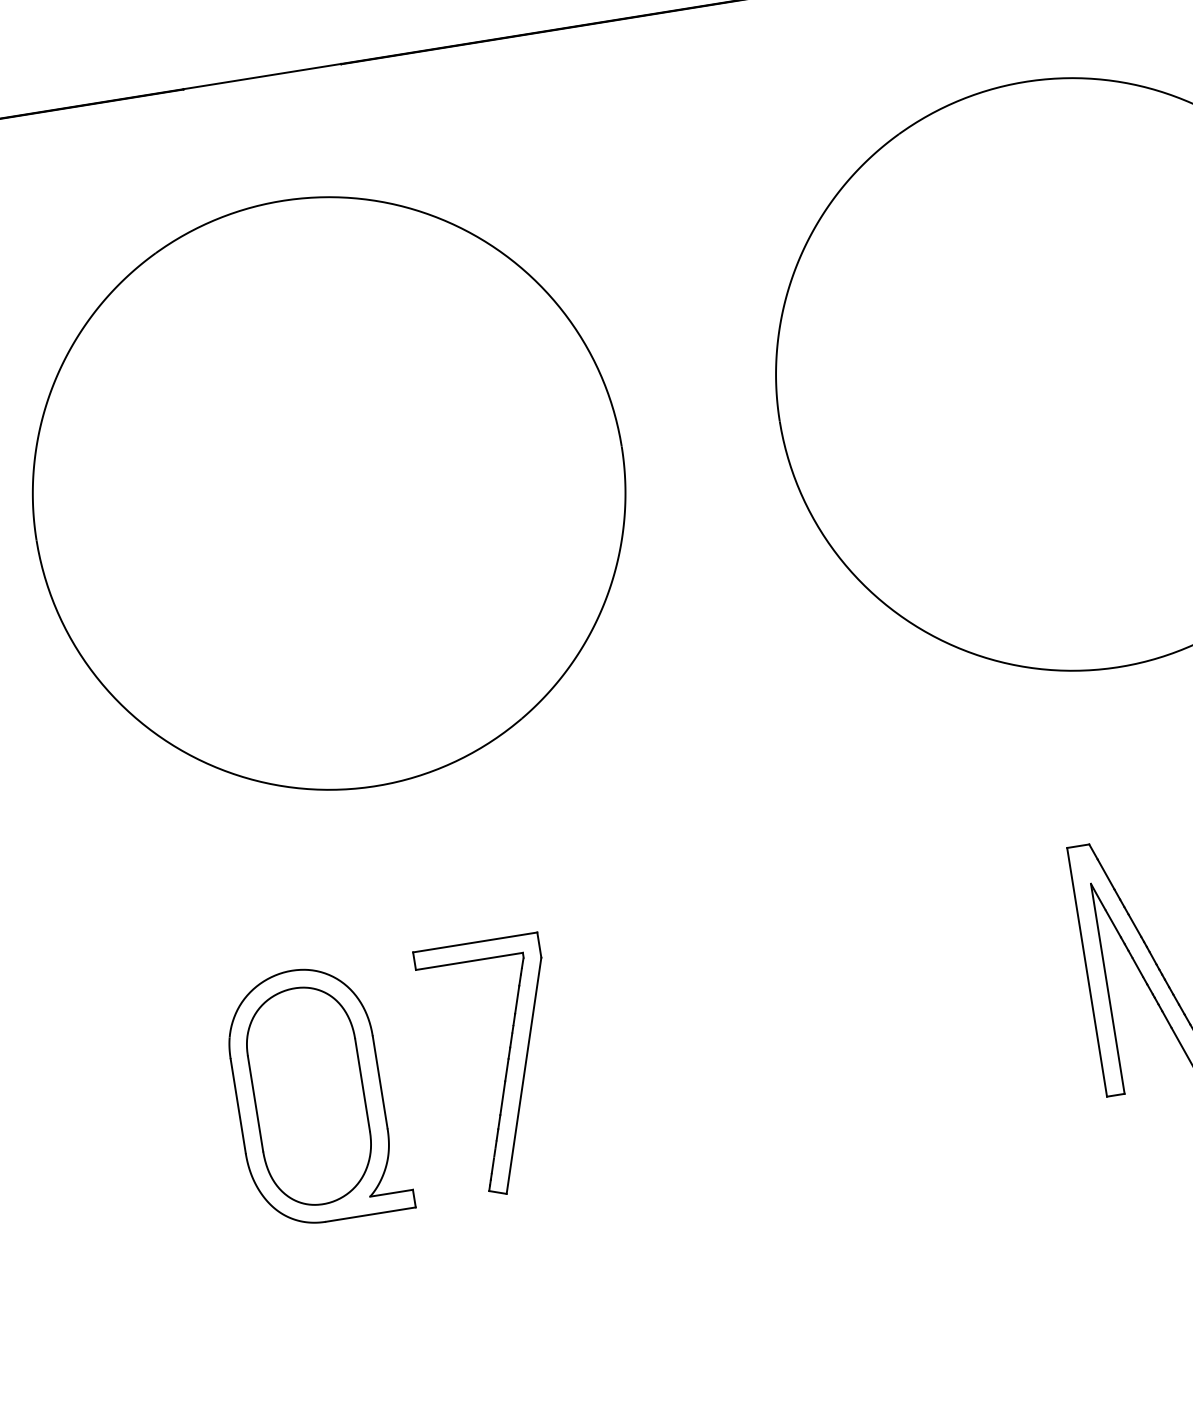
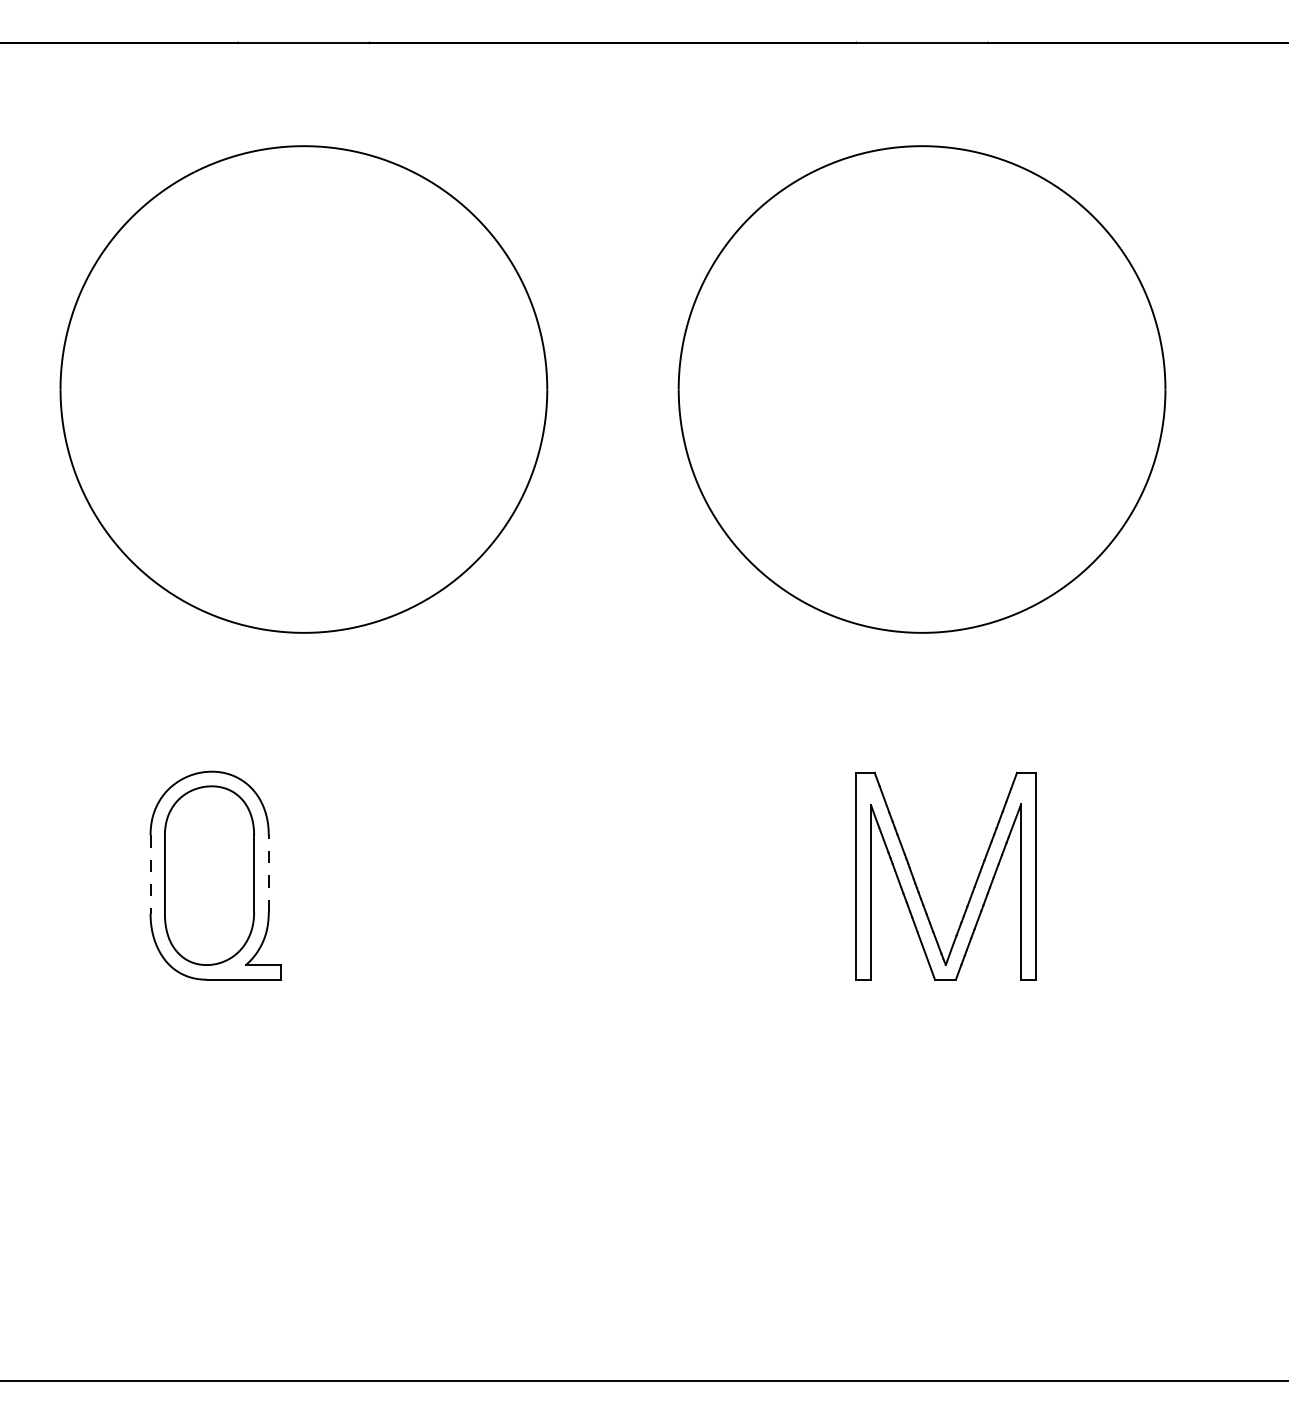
part: (505, 1068) -> (372, 878), removed
line: (379, 1082) -> (268, 873), solid -> dashed
line: (238, 1107) -> (150, 875), solid -> dashed

